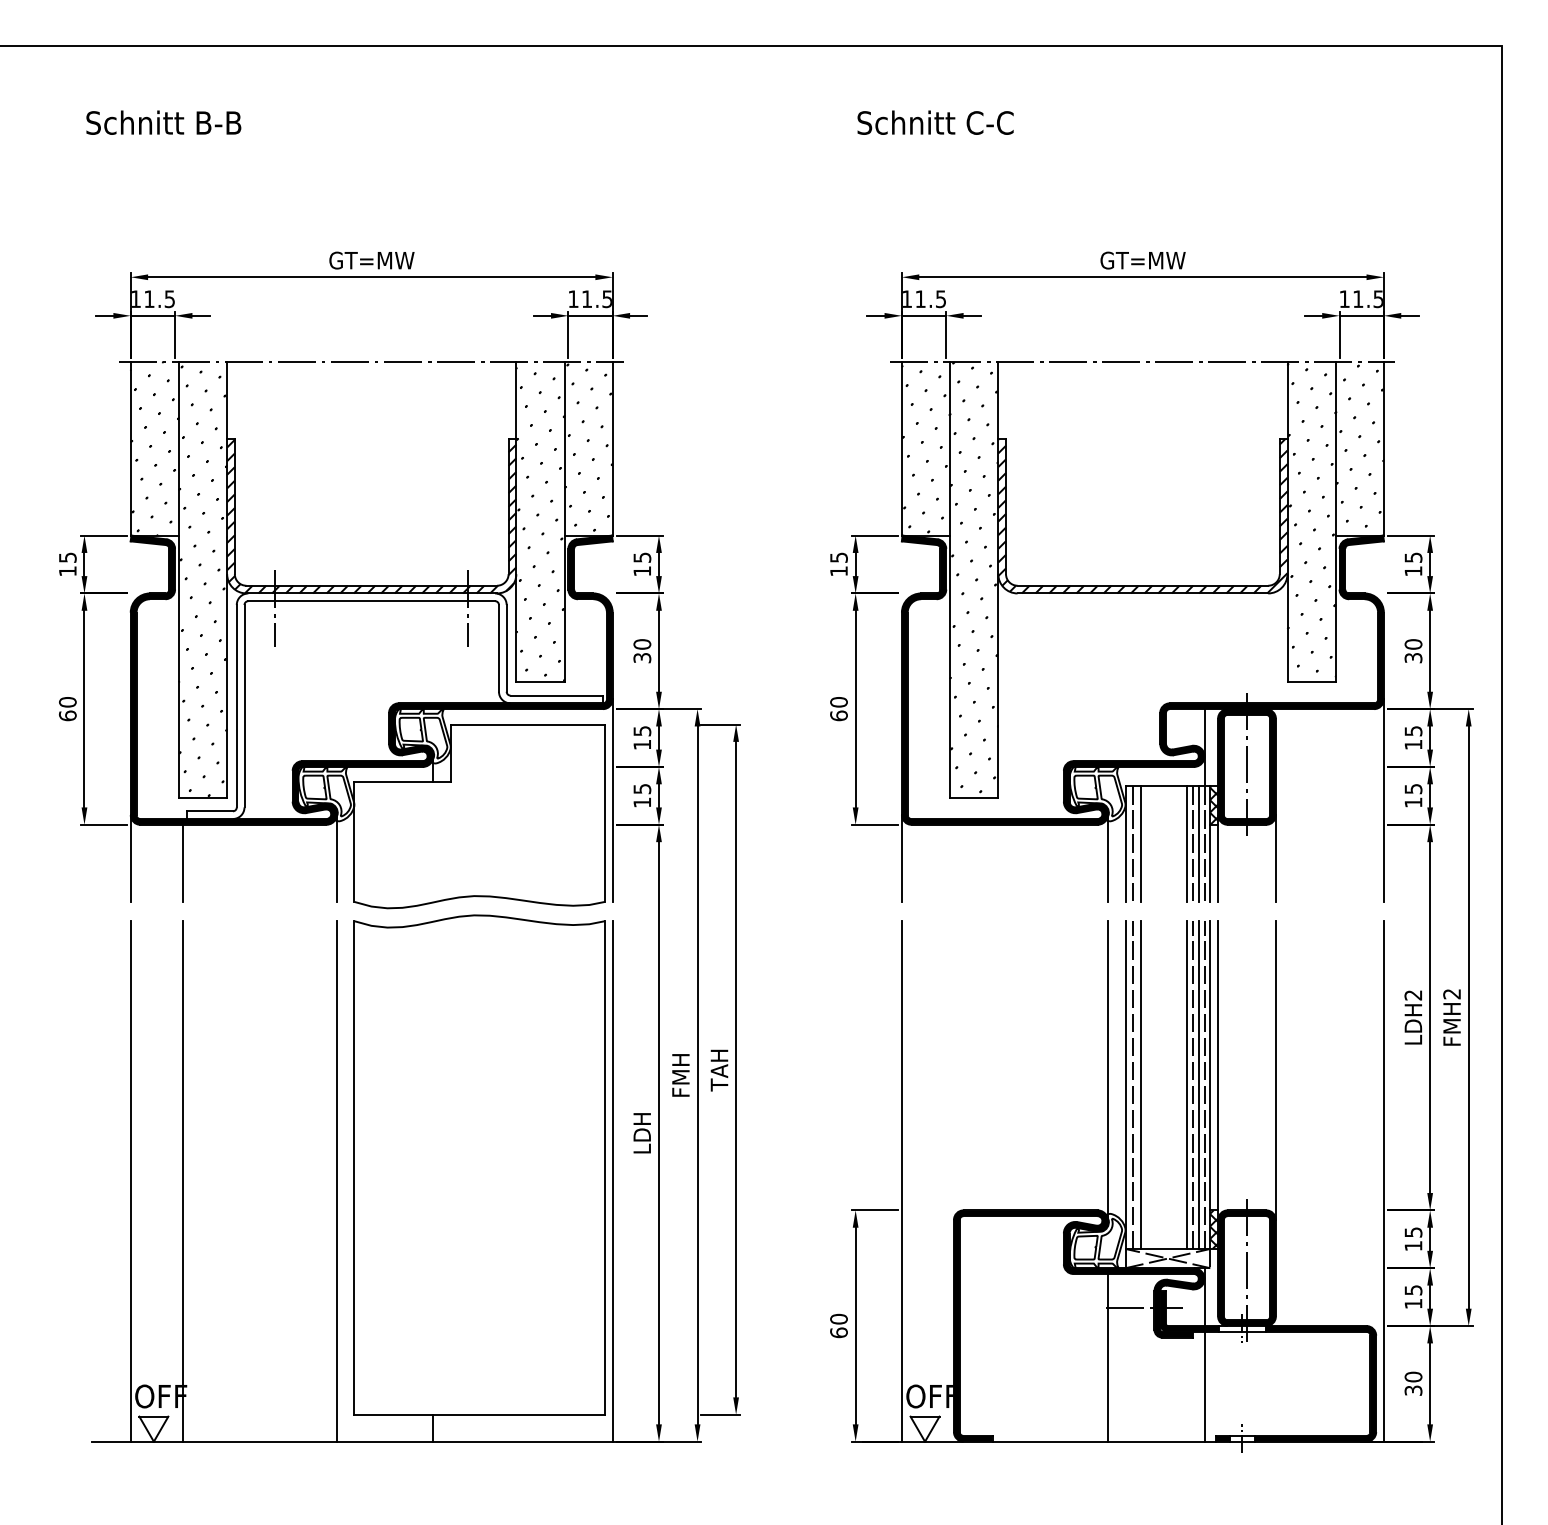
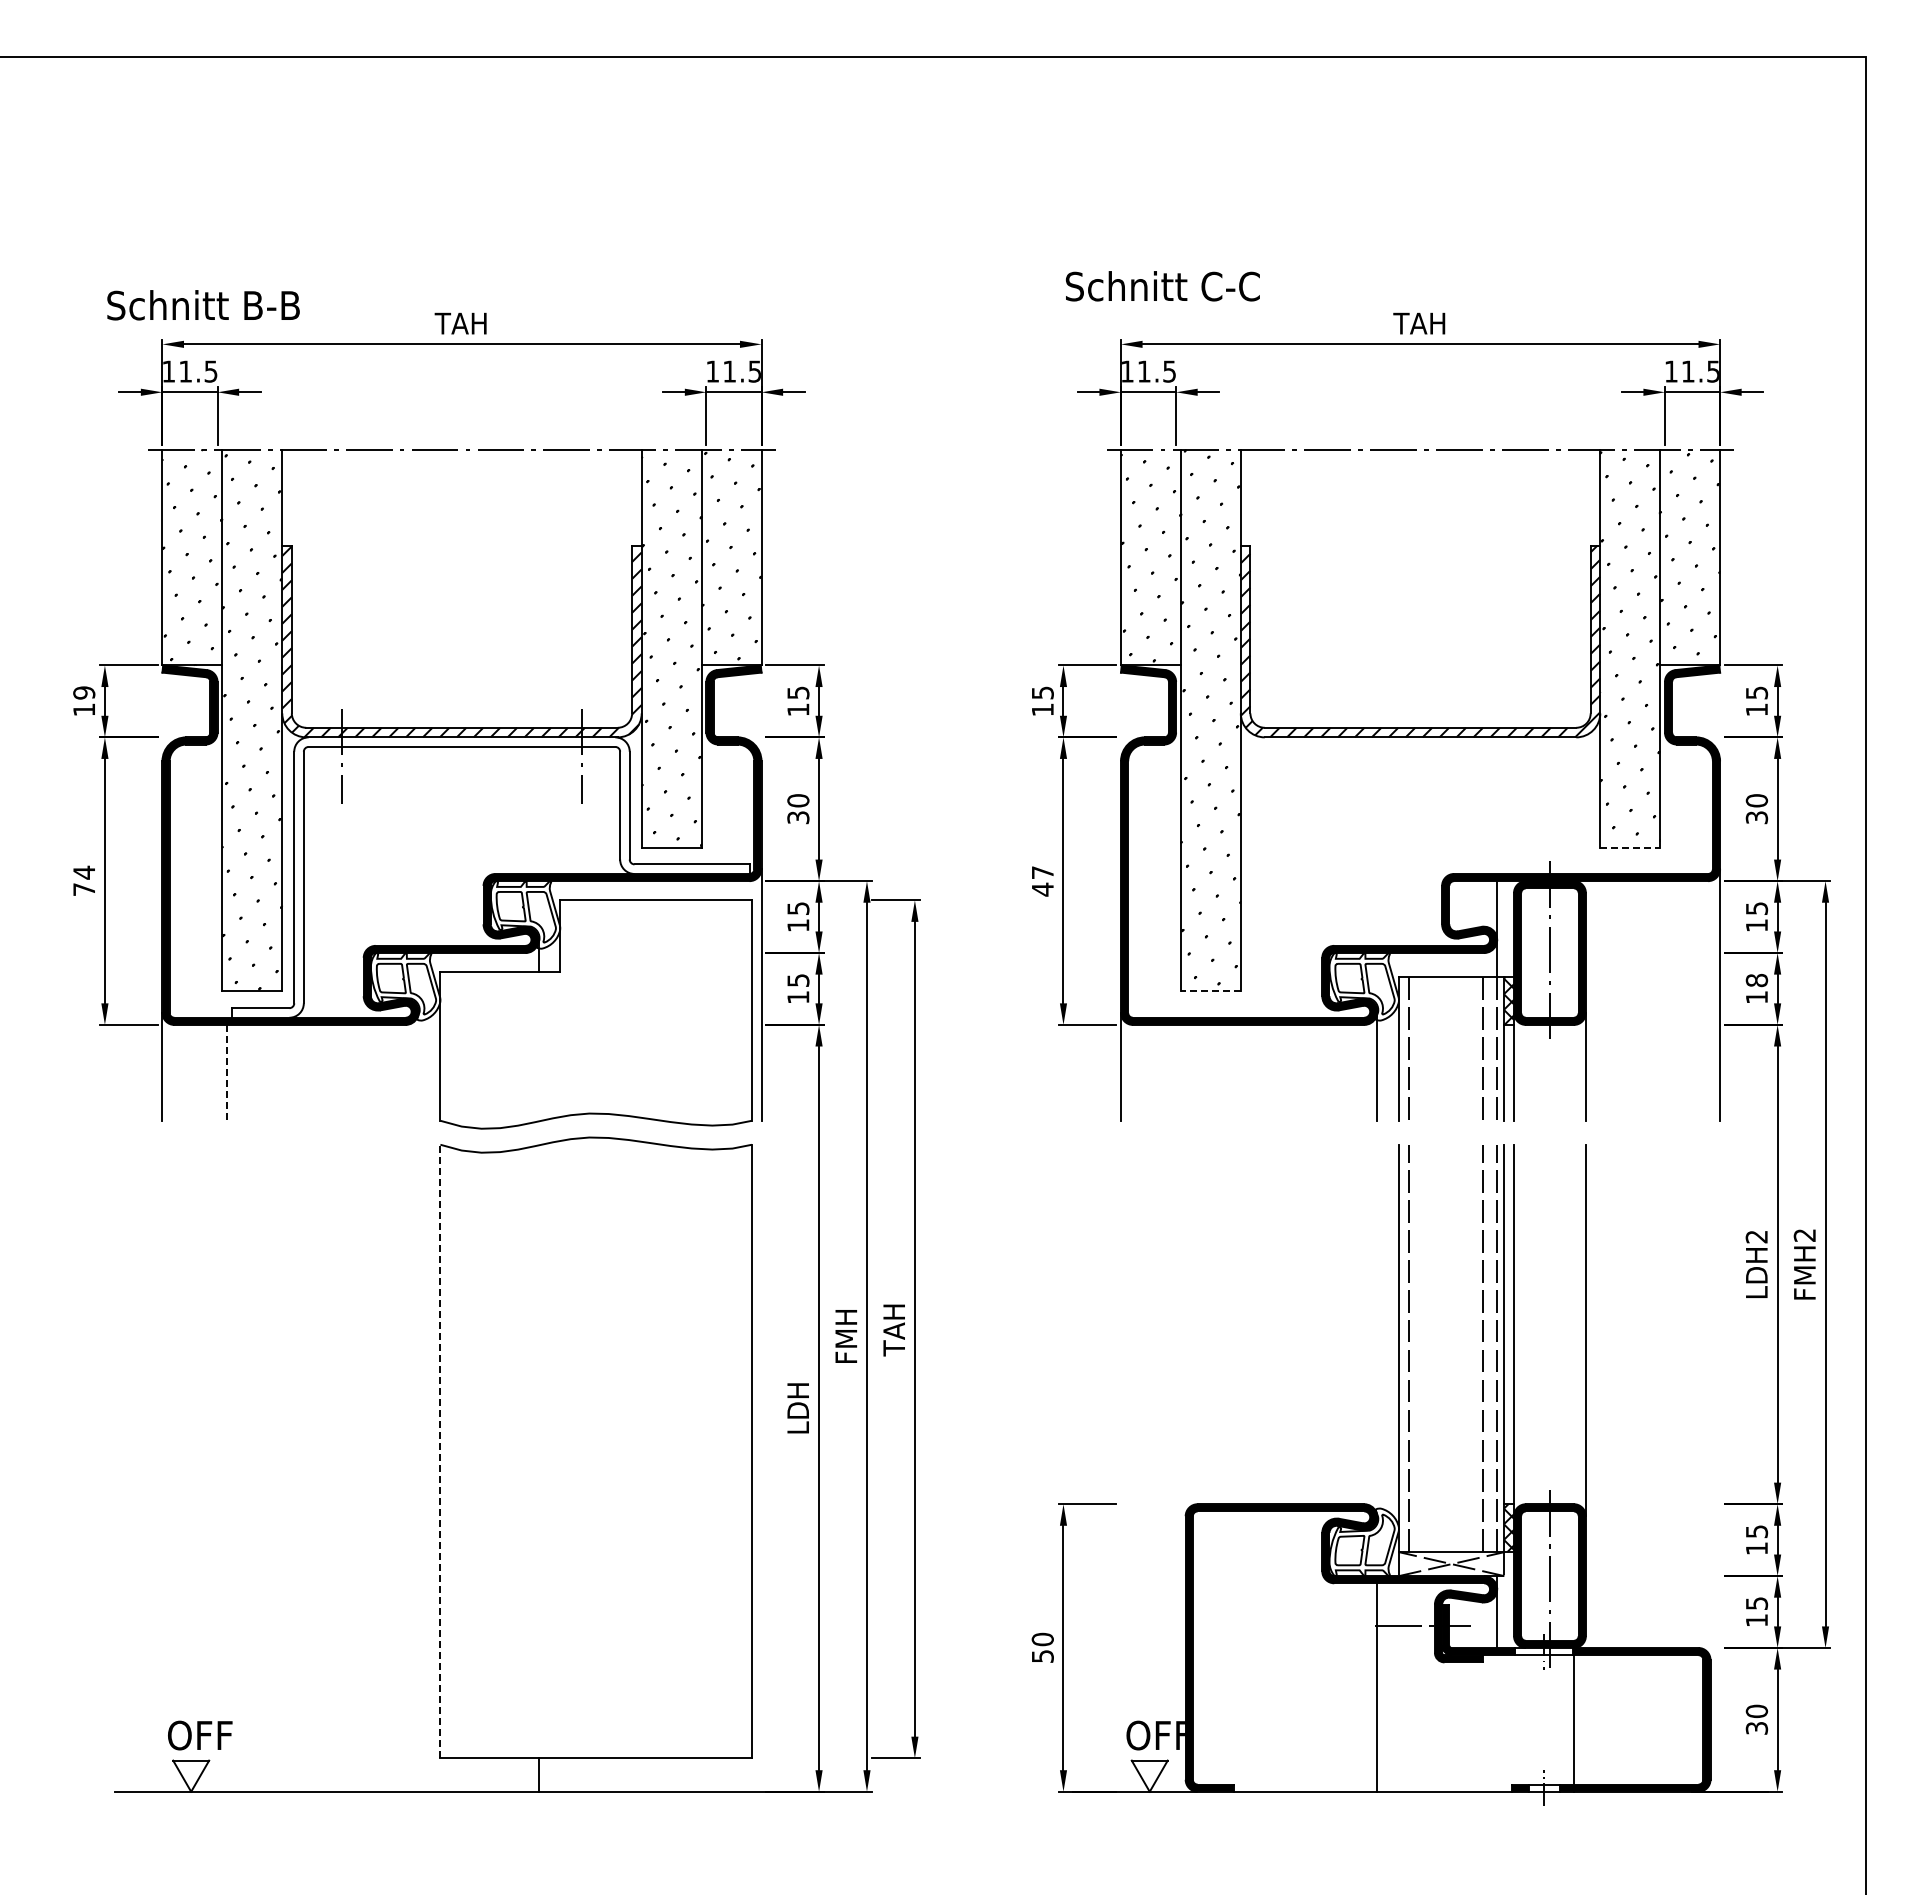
text: (163, 122) -> (203, 305), moved
text: (935, 122) -> (1162, 286), moved
text: (372, 260) -> (462, 323), GT=MW -> TAH
text: (1142, 260) -> (1420, 323), GT=MW -> TAH
text: (68, 557) -> (84, 692), 15 -> 19
line: (1311, 682) -> (1630, 847), solid -> dashed
text: (68, 708) -> (84, 880), 60 -> 74
text: (838, 709) -> (1042, 881), 60 -> 47
text: (1413, 789) -> (1756, 980), 15 -> 18
line: (973, 797) -> (1210, 991), solid -> dashed
line: (1141, 843) -> (1418, 1048), removed
line: (1187, 843) -> (1475, 1048), removed
line: (1199, 843) -> (1490, 1048), removed
line: (336, 857) -> (418, 1065), removed
line: (183, 863) -> (227, 1072), solid -> dashed
line: (1108, 1070) -> (1377, 1330), removed
line: (1141, 1085) -> (1418, 1348), removed
line: (1187, 1085) -> (1475, 1348), removed
line: (1199, 1085) -> (1490, 1348), removed
line: (354, 1167) -> (440, 1451), solid -> dashed
line: (130, 1180) -> (162, 1467), removed
line: (183, 1180) -> (227, 1467), removed
line: (336, 1180) -> (418, 1467), removed
line: (612, 1180) -> (761, 1467), removed
line: (902, 1180) -> (1121, 1467), removed
line: (1384, 1180) -> (1720, 1467), removed
text: (838, 1332) -> (1042, 1655), 60 -> 50
line: (1204, 1386) -> (1574, 1723), moved

